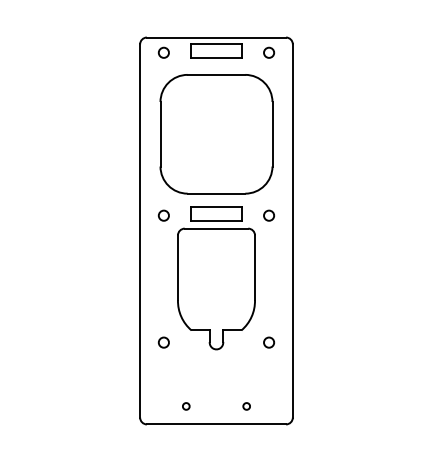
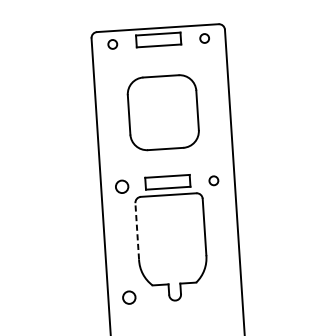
part: (216, 134) -> (163, 112), size x0.7
circle: (163, 215) -> (121, 186), size x1.4
line: (177, 267) -> (136, 231), solid -> dashed
circle: (163, 342) -> (128, 297), size x1.4
circle: (269, 342) -> (221, 291), removed

